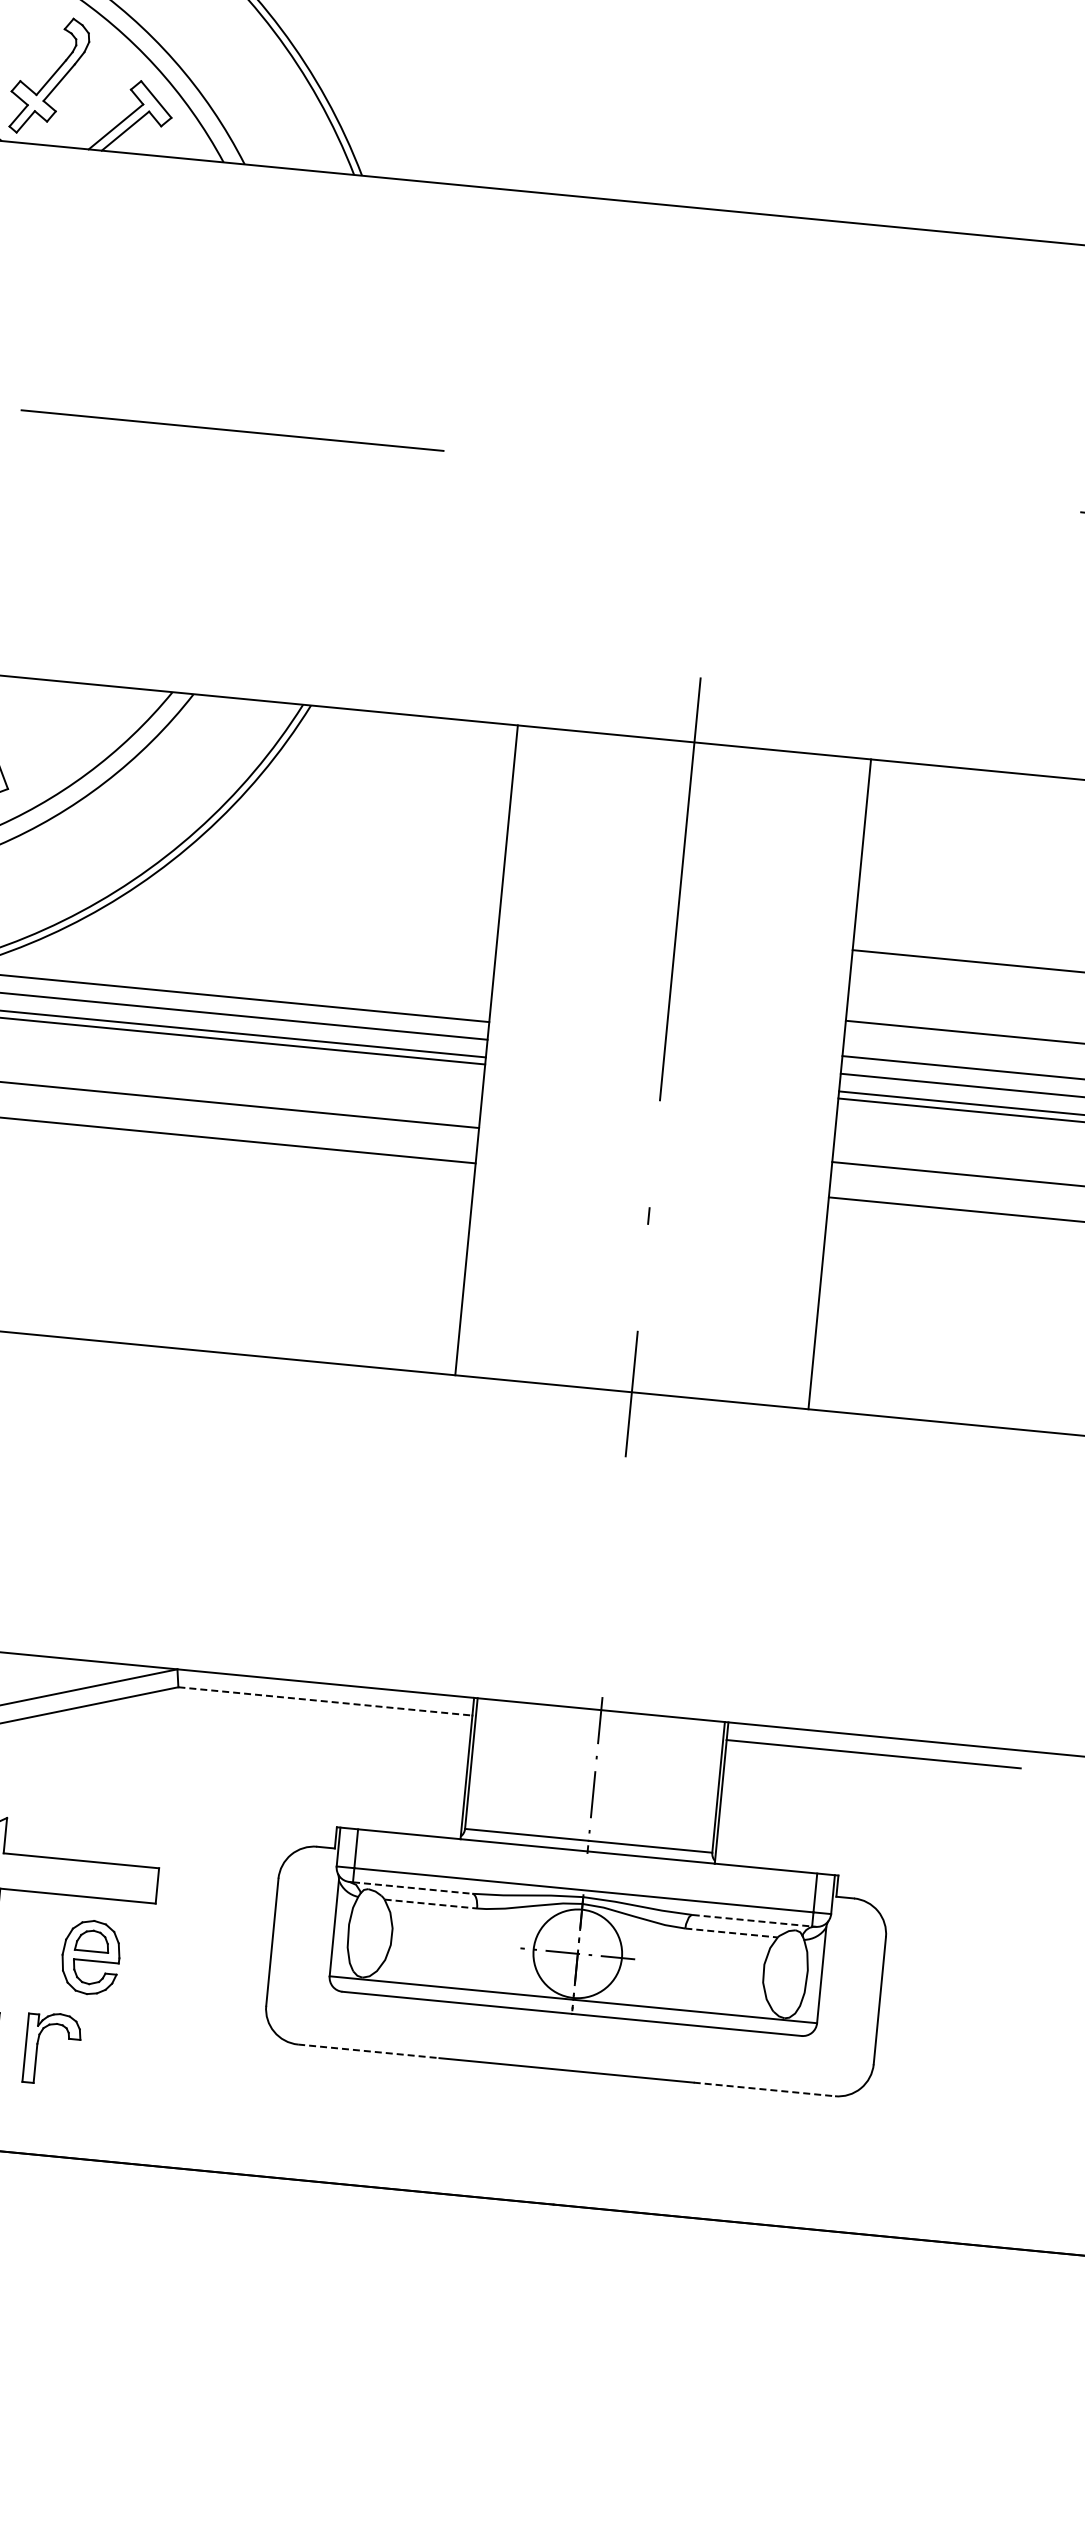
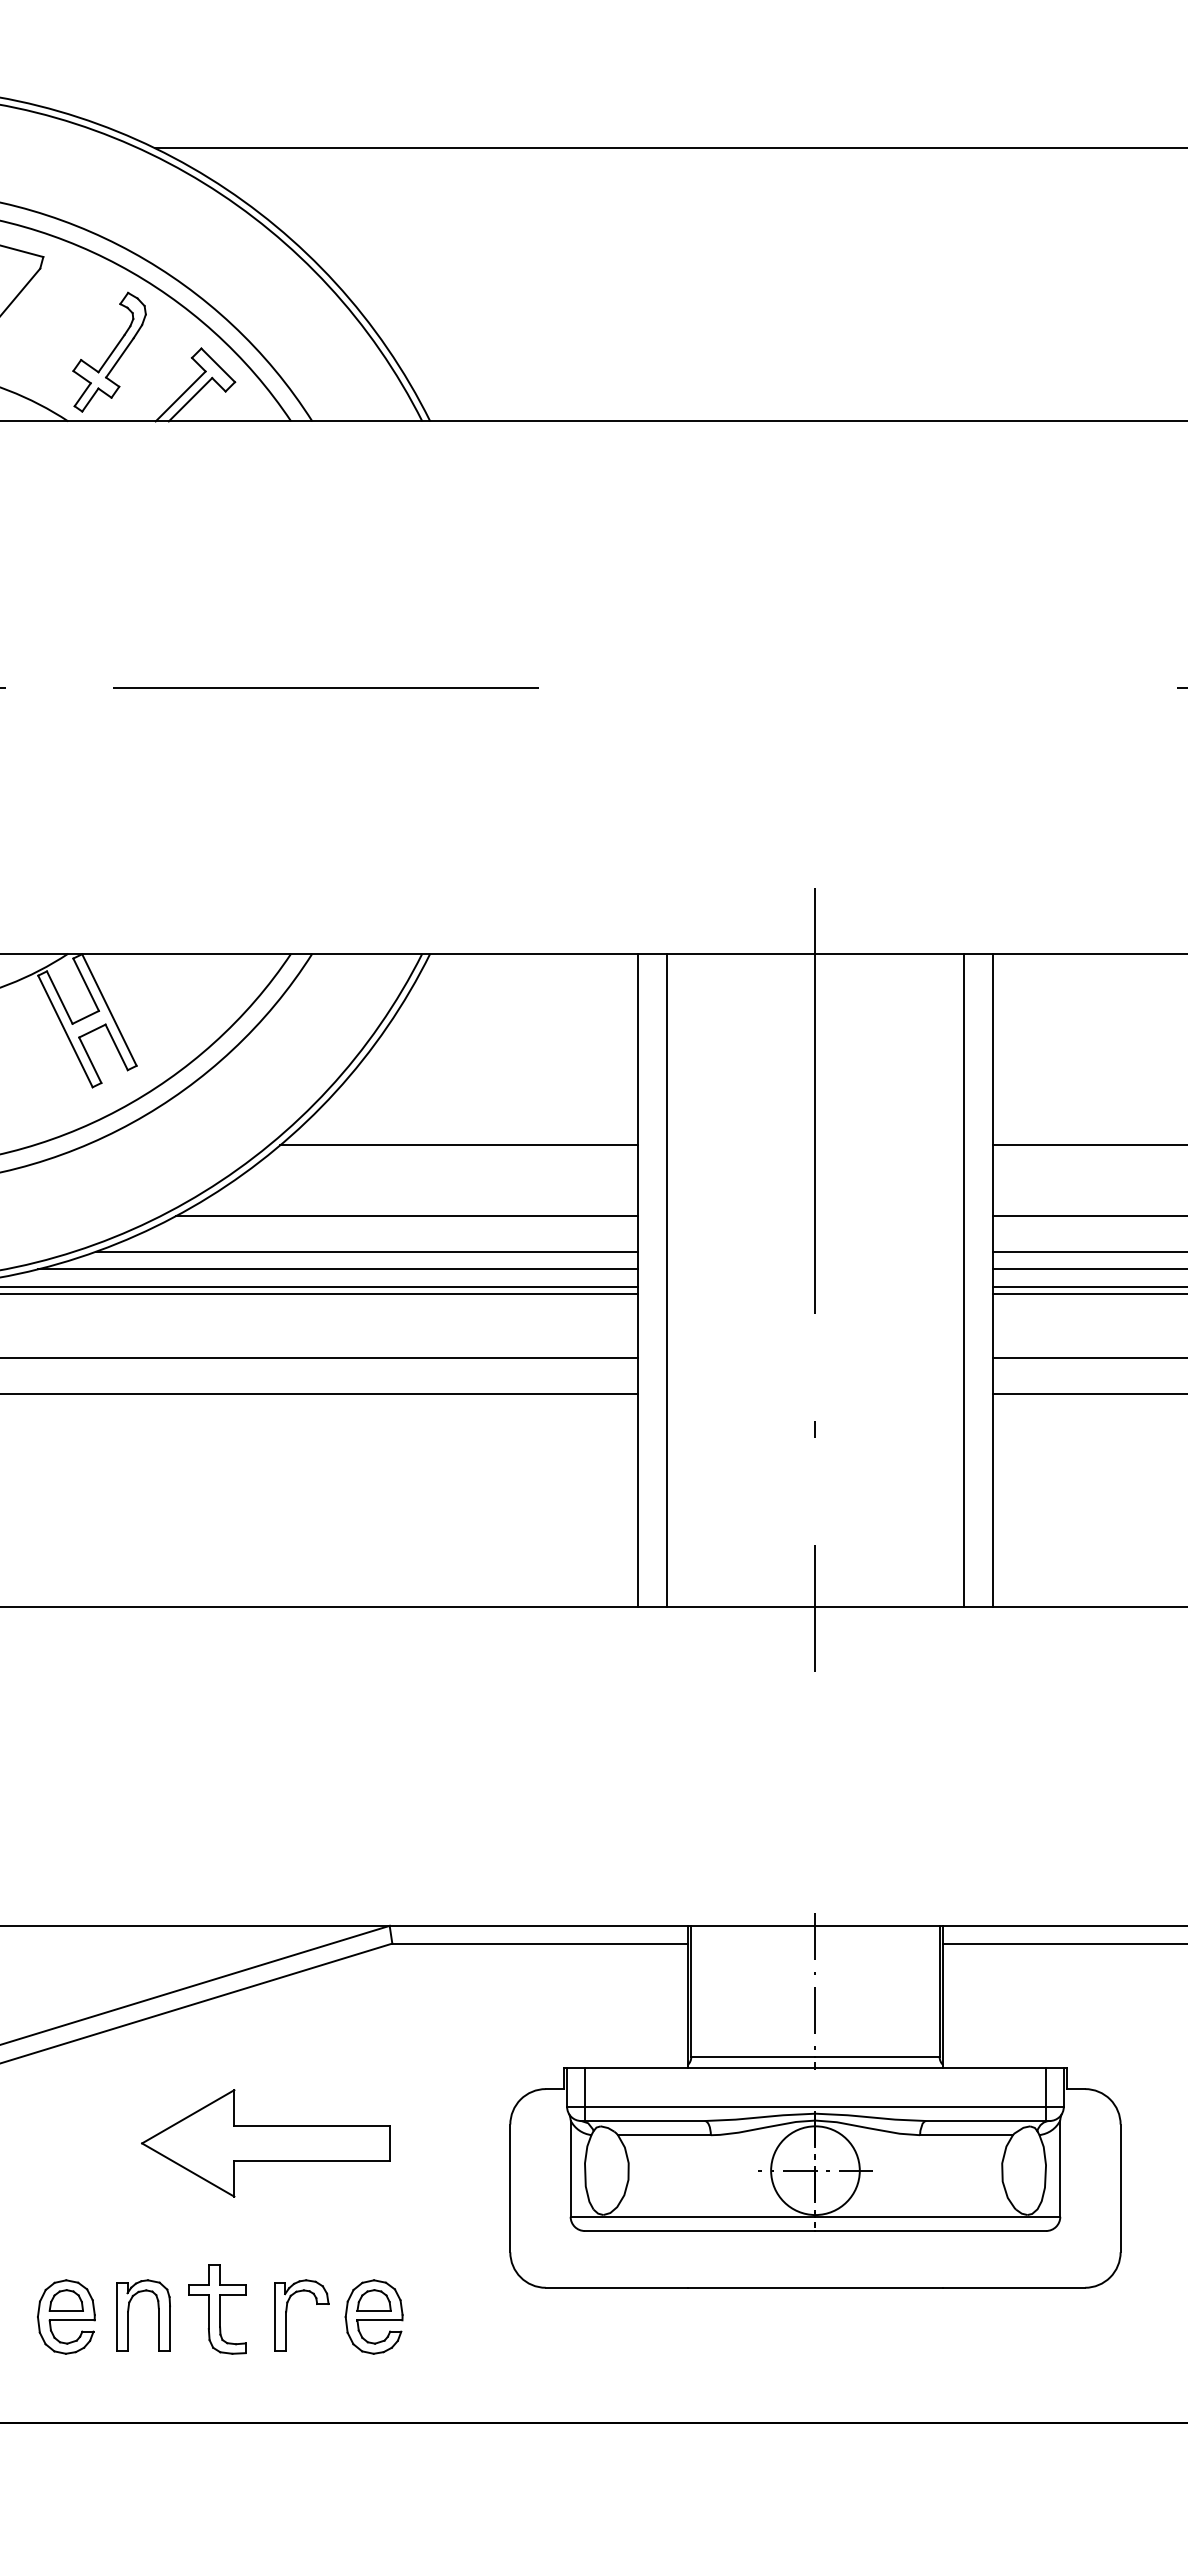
line: (321, 899) -> (459, 1145), added
line: (262, 964) -> (406, 1216), added
line: (514, 1052) -> (666, 1279), added
line: (811, 1081) -> (964, 1279), added
line: (325, 1701) -> (540, 1943), dashed -> solid
line: (412, 1888) -> (644, 2121), dashed -> solid
line: (430, 1904) -> (664, 2135), dashed -> solid
line: (752, 1921) -> (986, 2121), dashed -> solid
line: (732, 1933) -> (967, 2135), dashed -> solid
part: (90, 1956) -> (373, 2316), moved
line: (368, 2051) -> (616, 2287), dashed -> solid
line: (764, 2089) -> (1014, 2287), dashed -> solid

